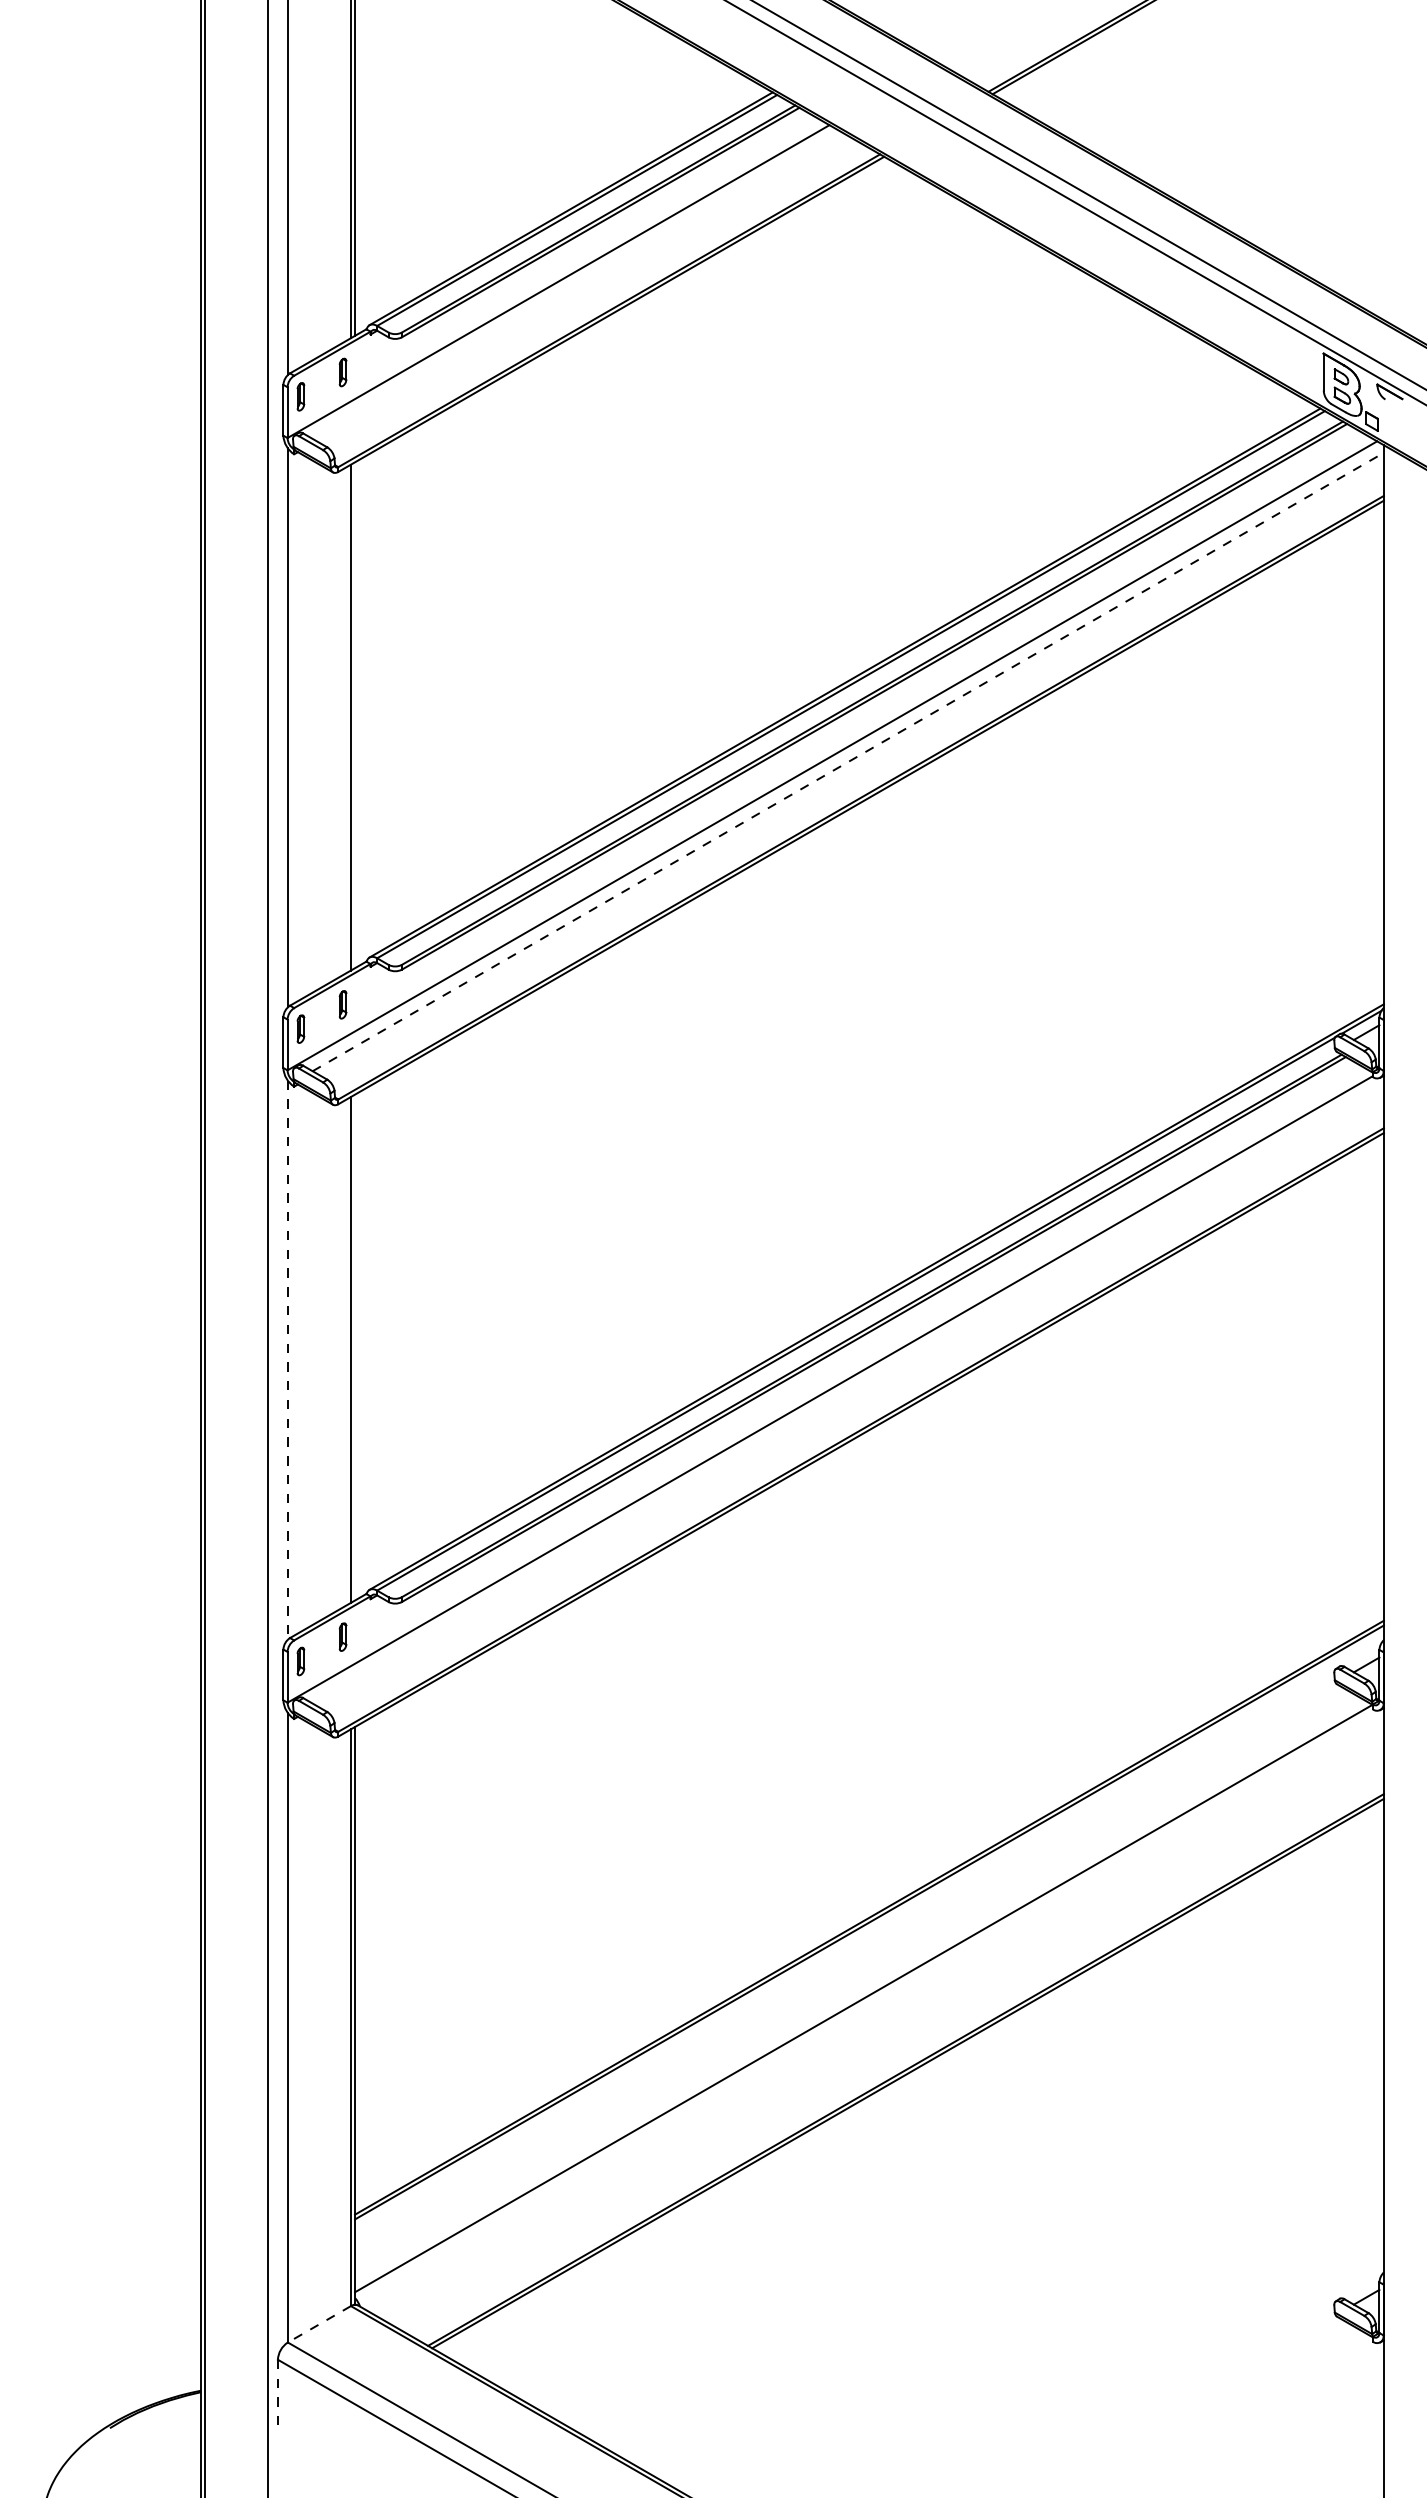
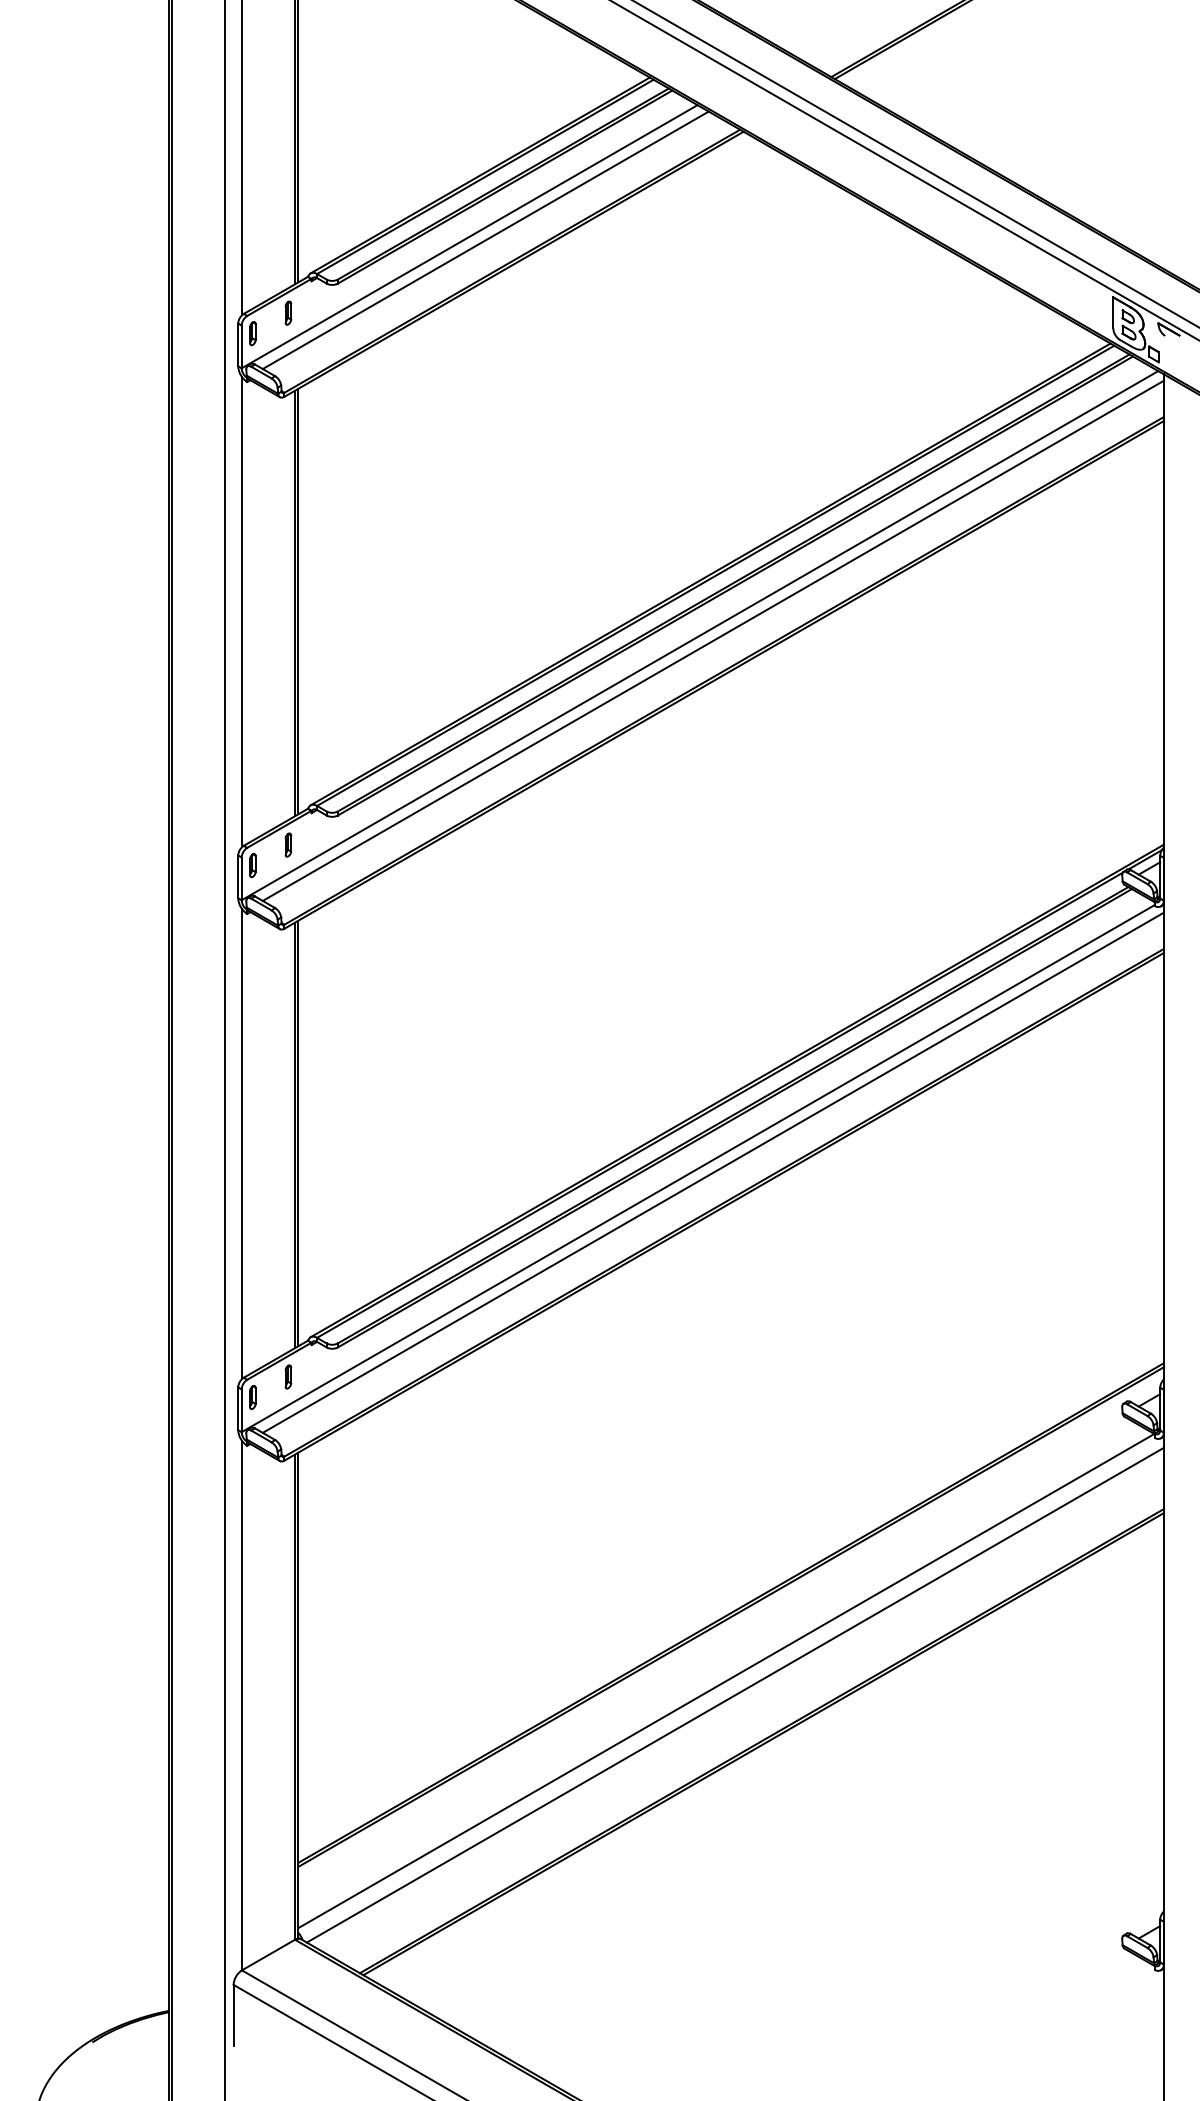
line: (577, 285) -> (485, 240), added
line: (355, 715) -> (298, 601), added
line: (848, 761) -> (713, 640), dashed -> solid
line: (355, 1347) -> (298, 1133), added
line: (287, 1360) -> (241, 1144), dashed -> solid
line: (847, 1394) -> (712, 1172), added
line: (874, 2015) -> (735, 1695), added
line: (318, 2324) -> (267, 1955), dashed -> solid
line: (277, 2396) -> (233, 2015), dashed -> solid

